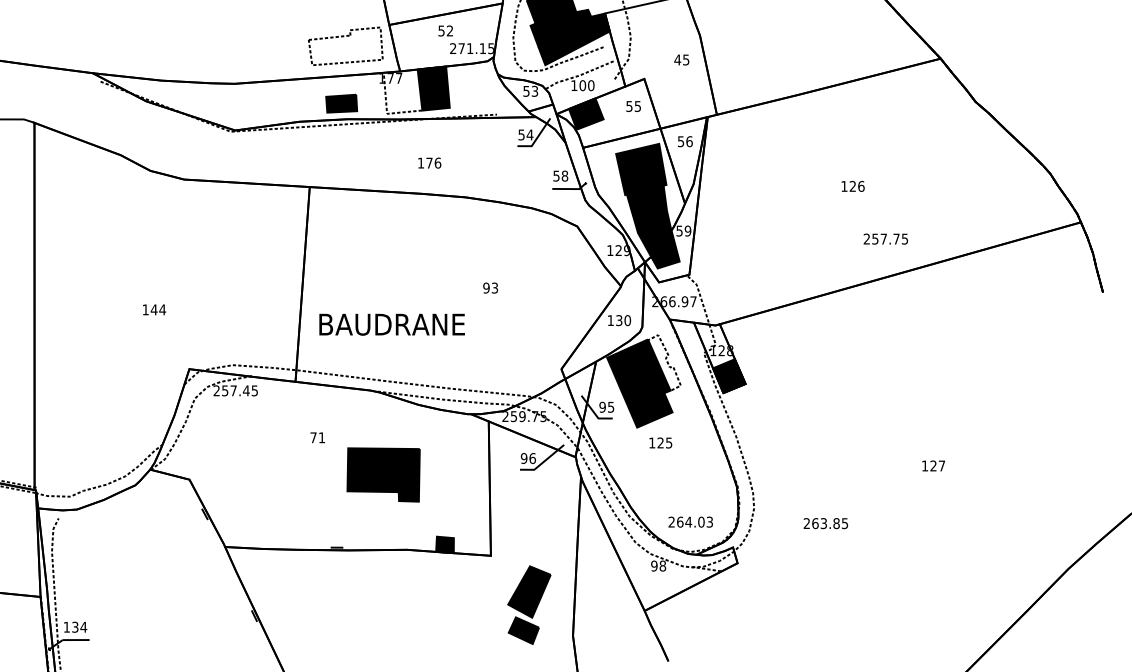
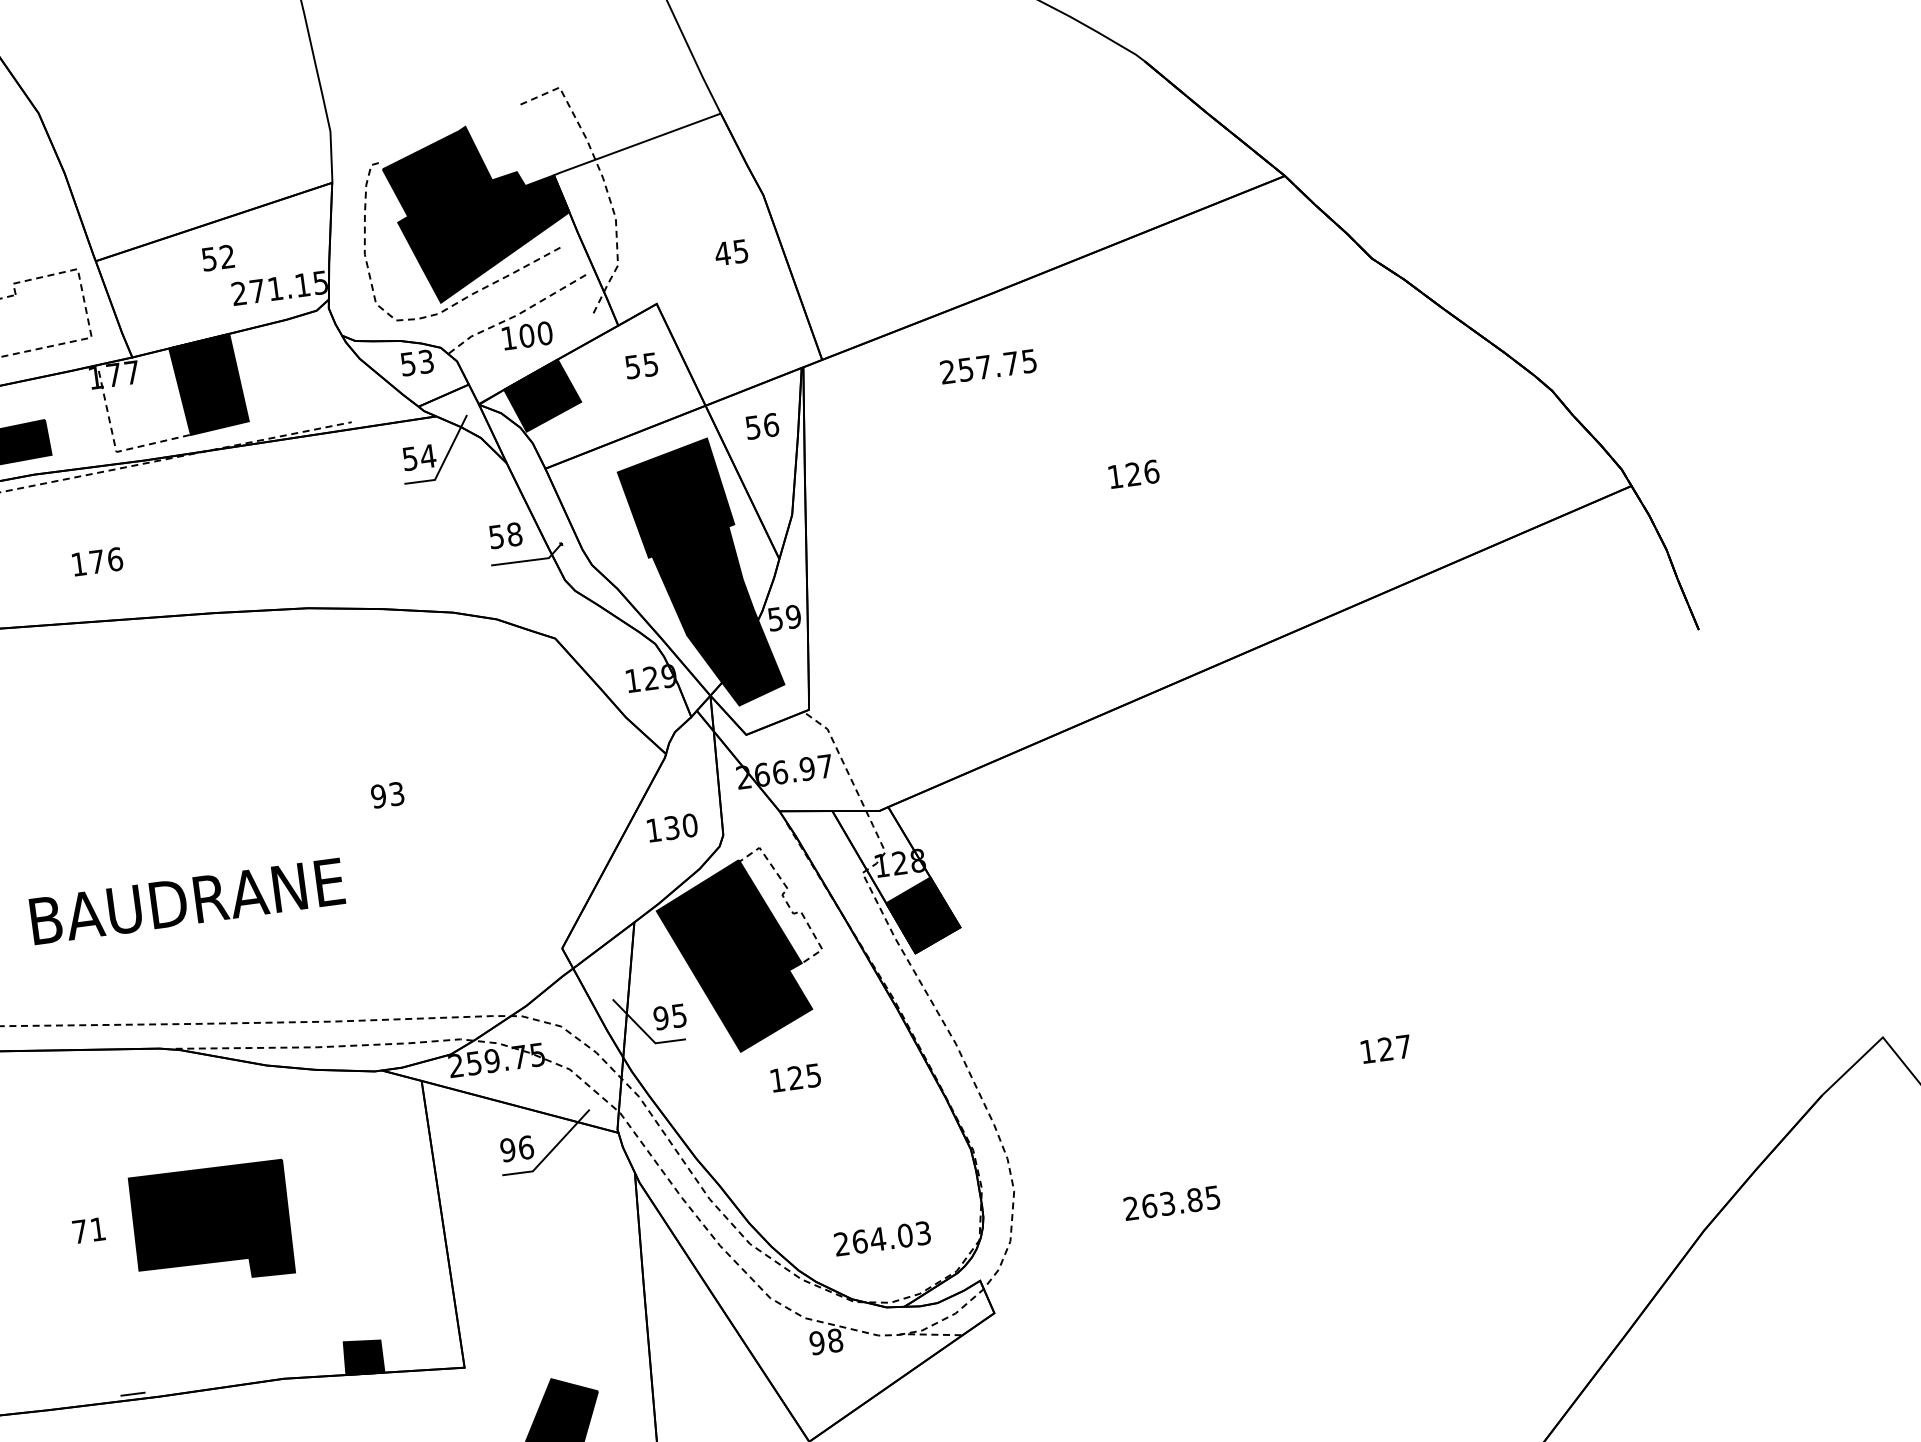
text: (429, 162) -> (96, 560), moved
text: (885, 238) -> (987, 365), moved
text: (317, 437) -> (88, 1230), moved

